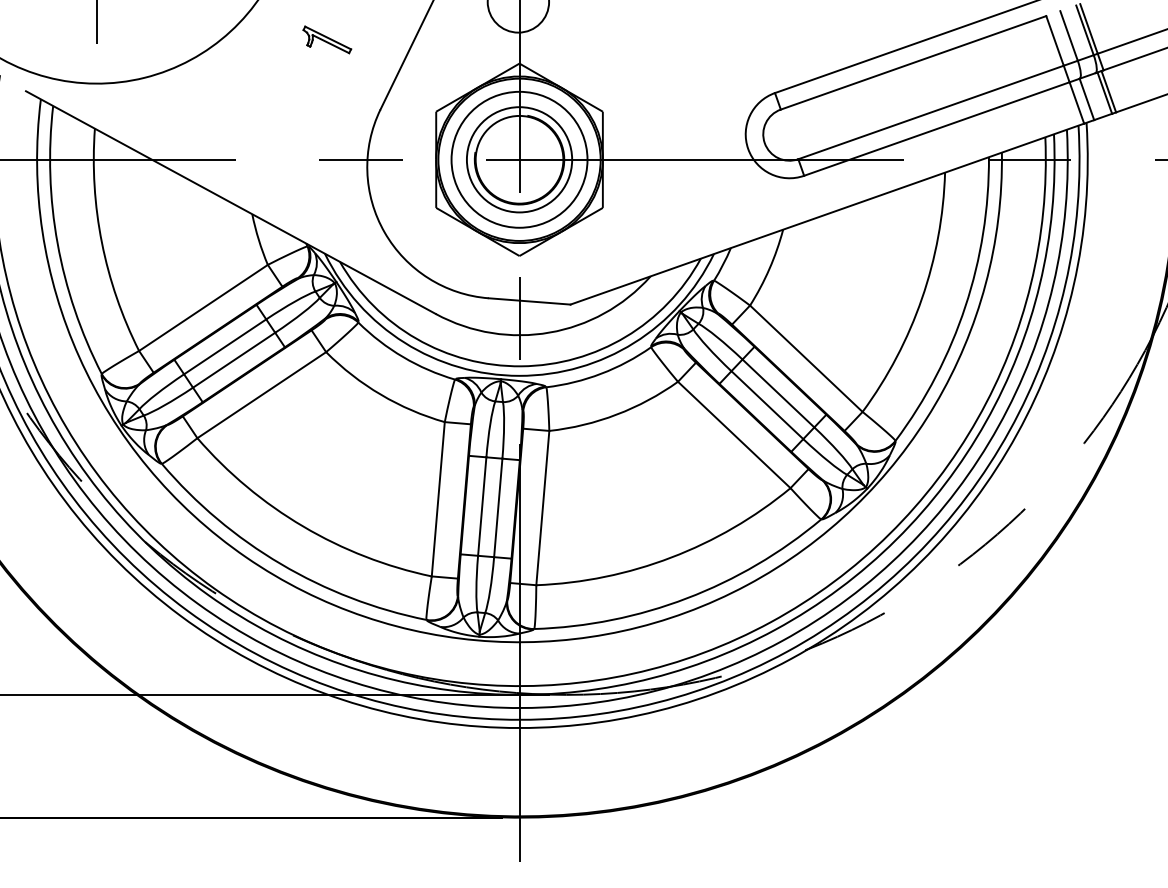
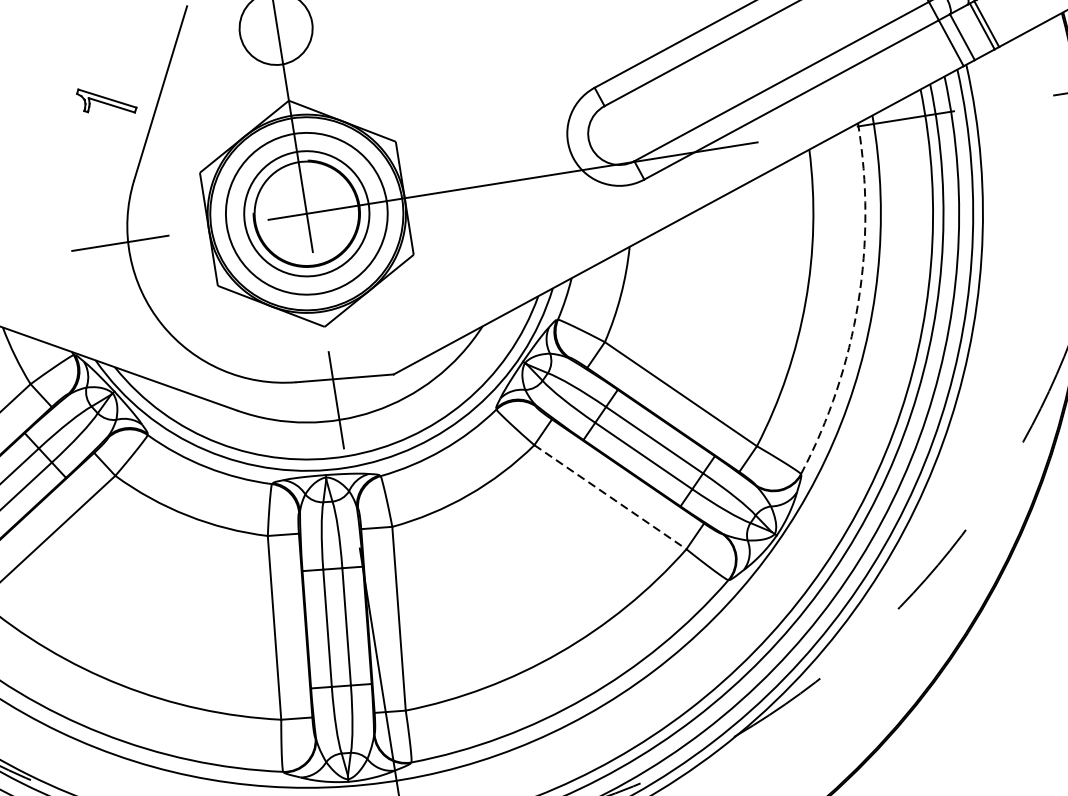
part: (327, 39) -> (106, 100), moved
arc: (965, 306) -> (858, 303), solid -> dashed
line: (734, 435) -> (610, 497), solid -> dashed

